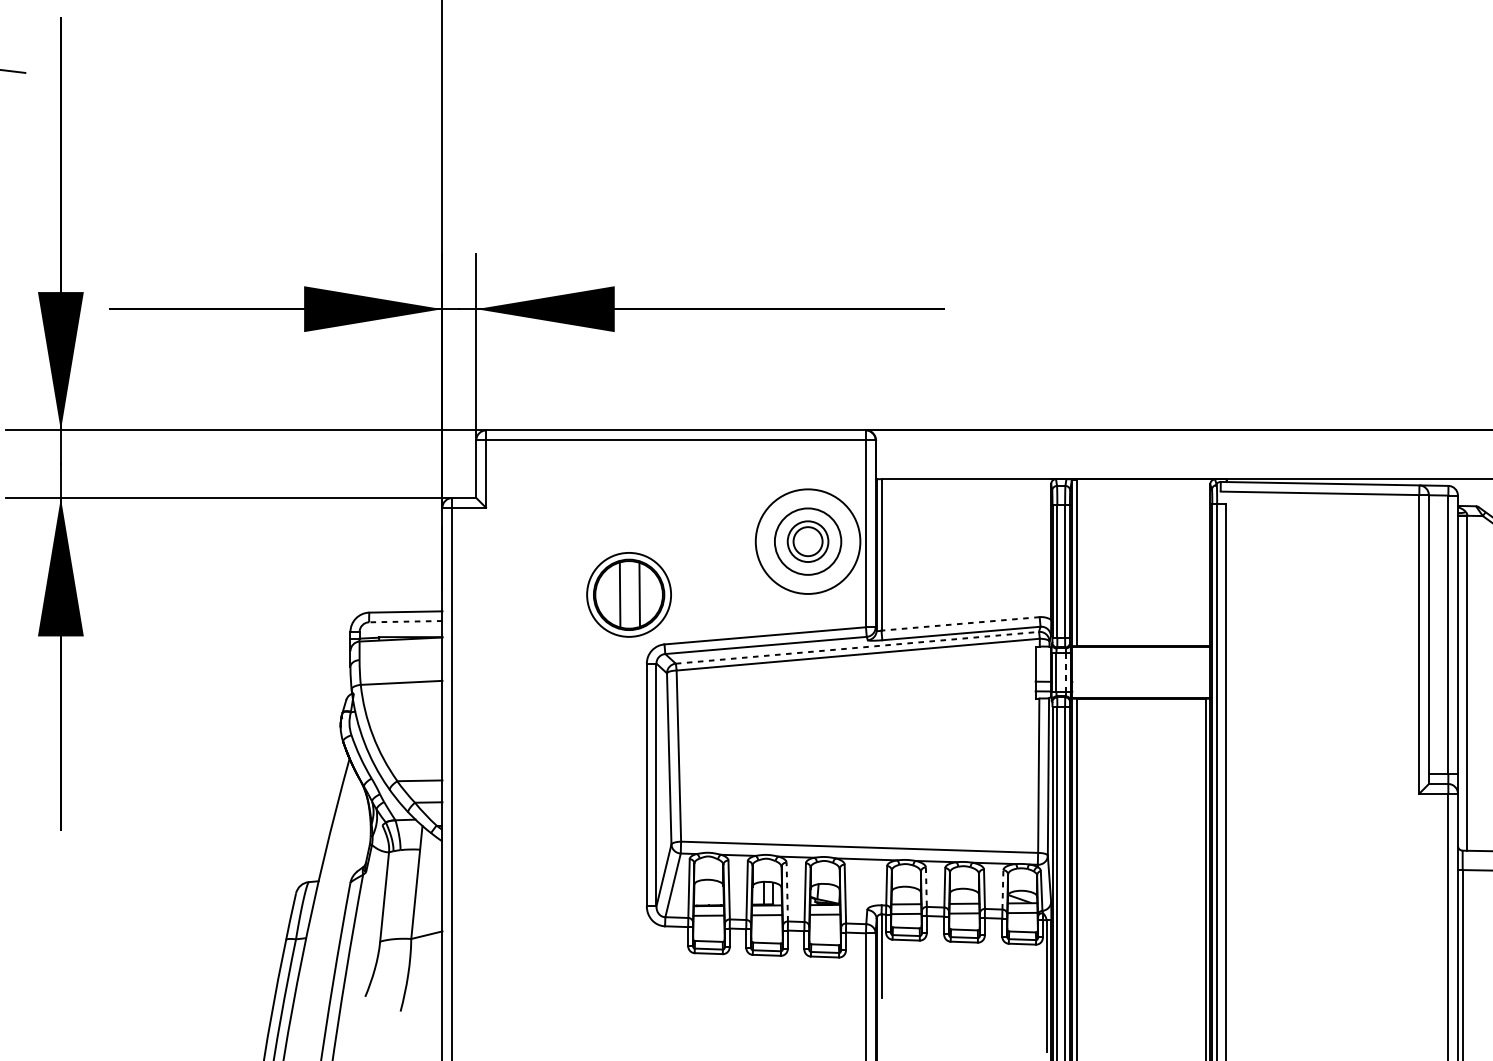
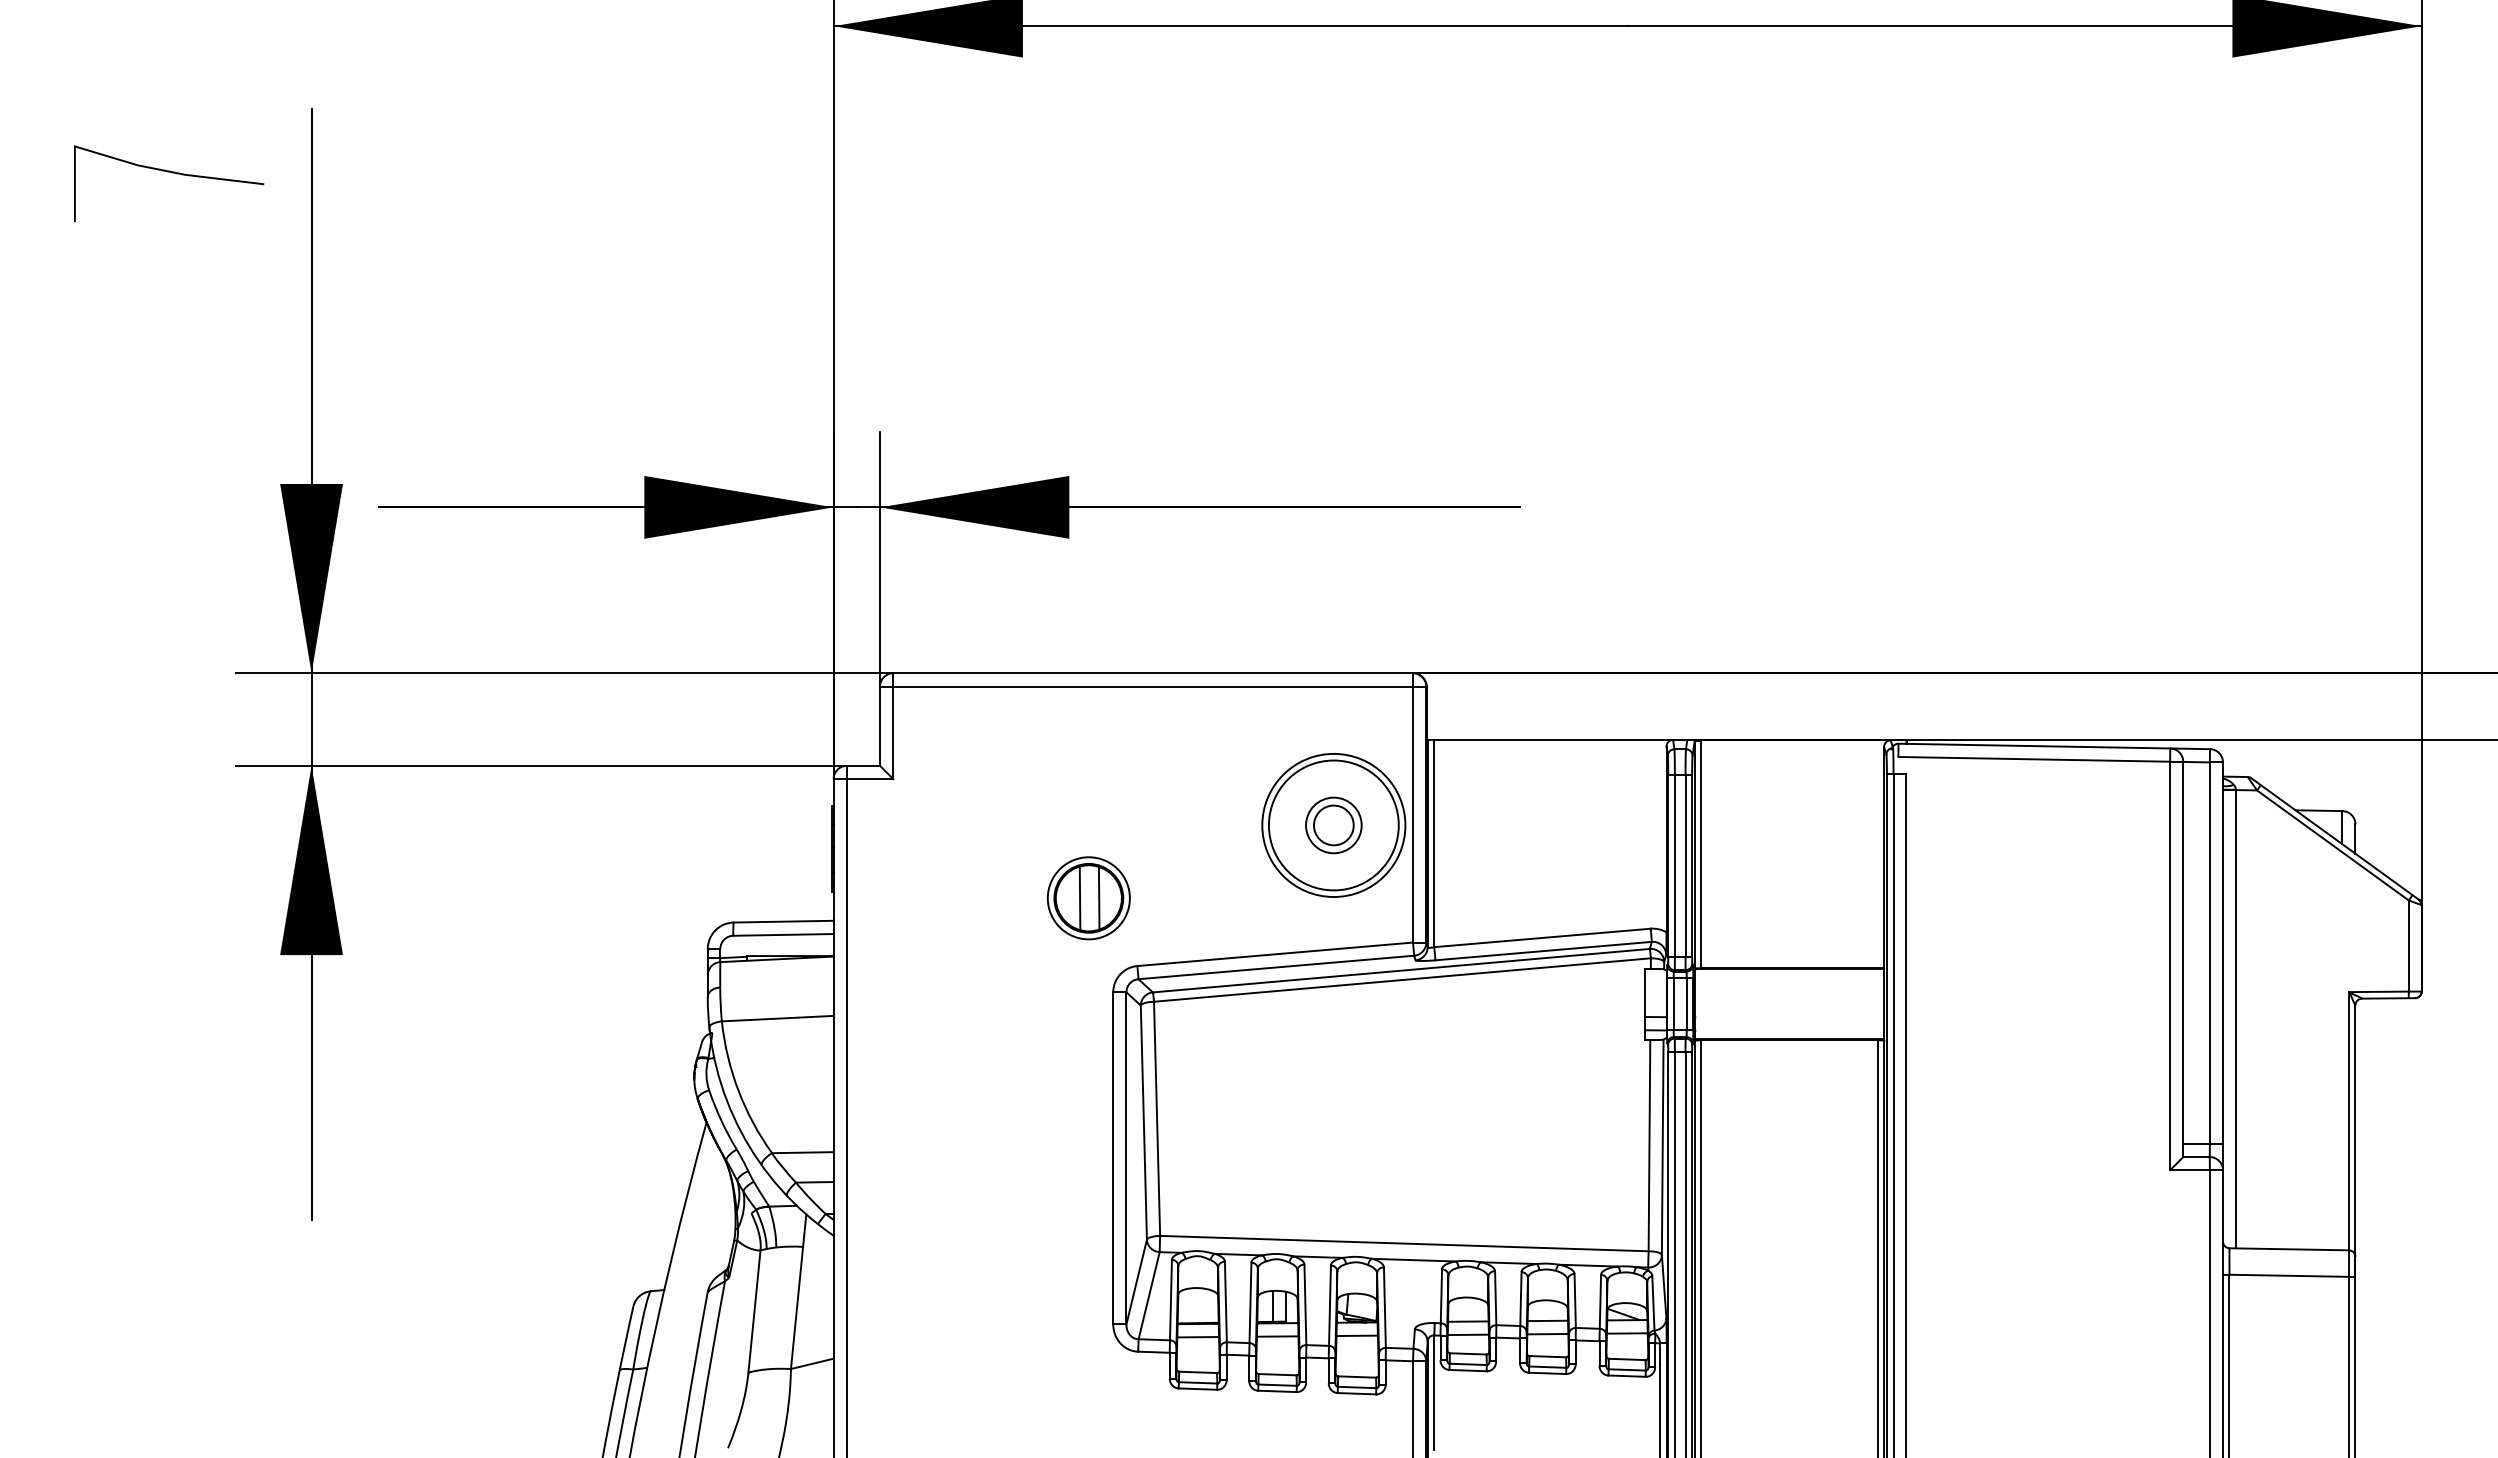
circle: (807, 541) -> (1333, 825), size x1.43
part: (628, 595) -> (1088, 898), size x0.71
line: (405, 621) -> (783, 934), dashed -> solid
line: (960, 623) -> (1542, 937), dashed -> solid
line: (857, 647) -> (1401, 970), dashed -> solid
line: (1065, 672) -> (1686, 1004), dashed -> solid
line: (926, 887) -> (1495, 1298), dashed -> solid
line: (1002, 889) -> (1600, 1301), dashed -> solid
line: (787, 891) -> (1305, 1304), dashed -> solid

